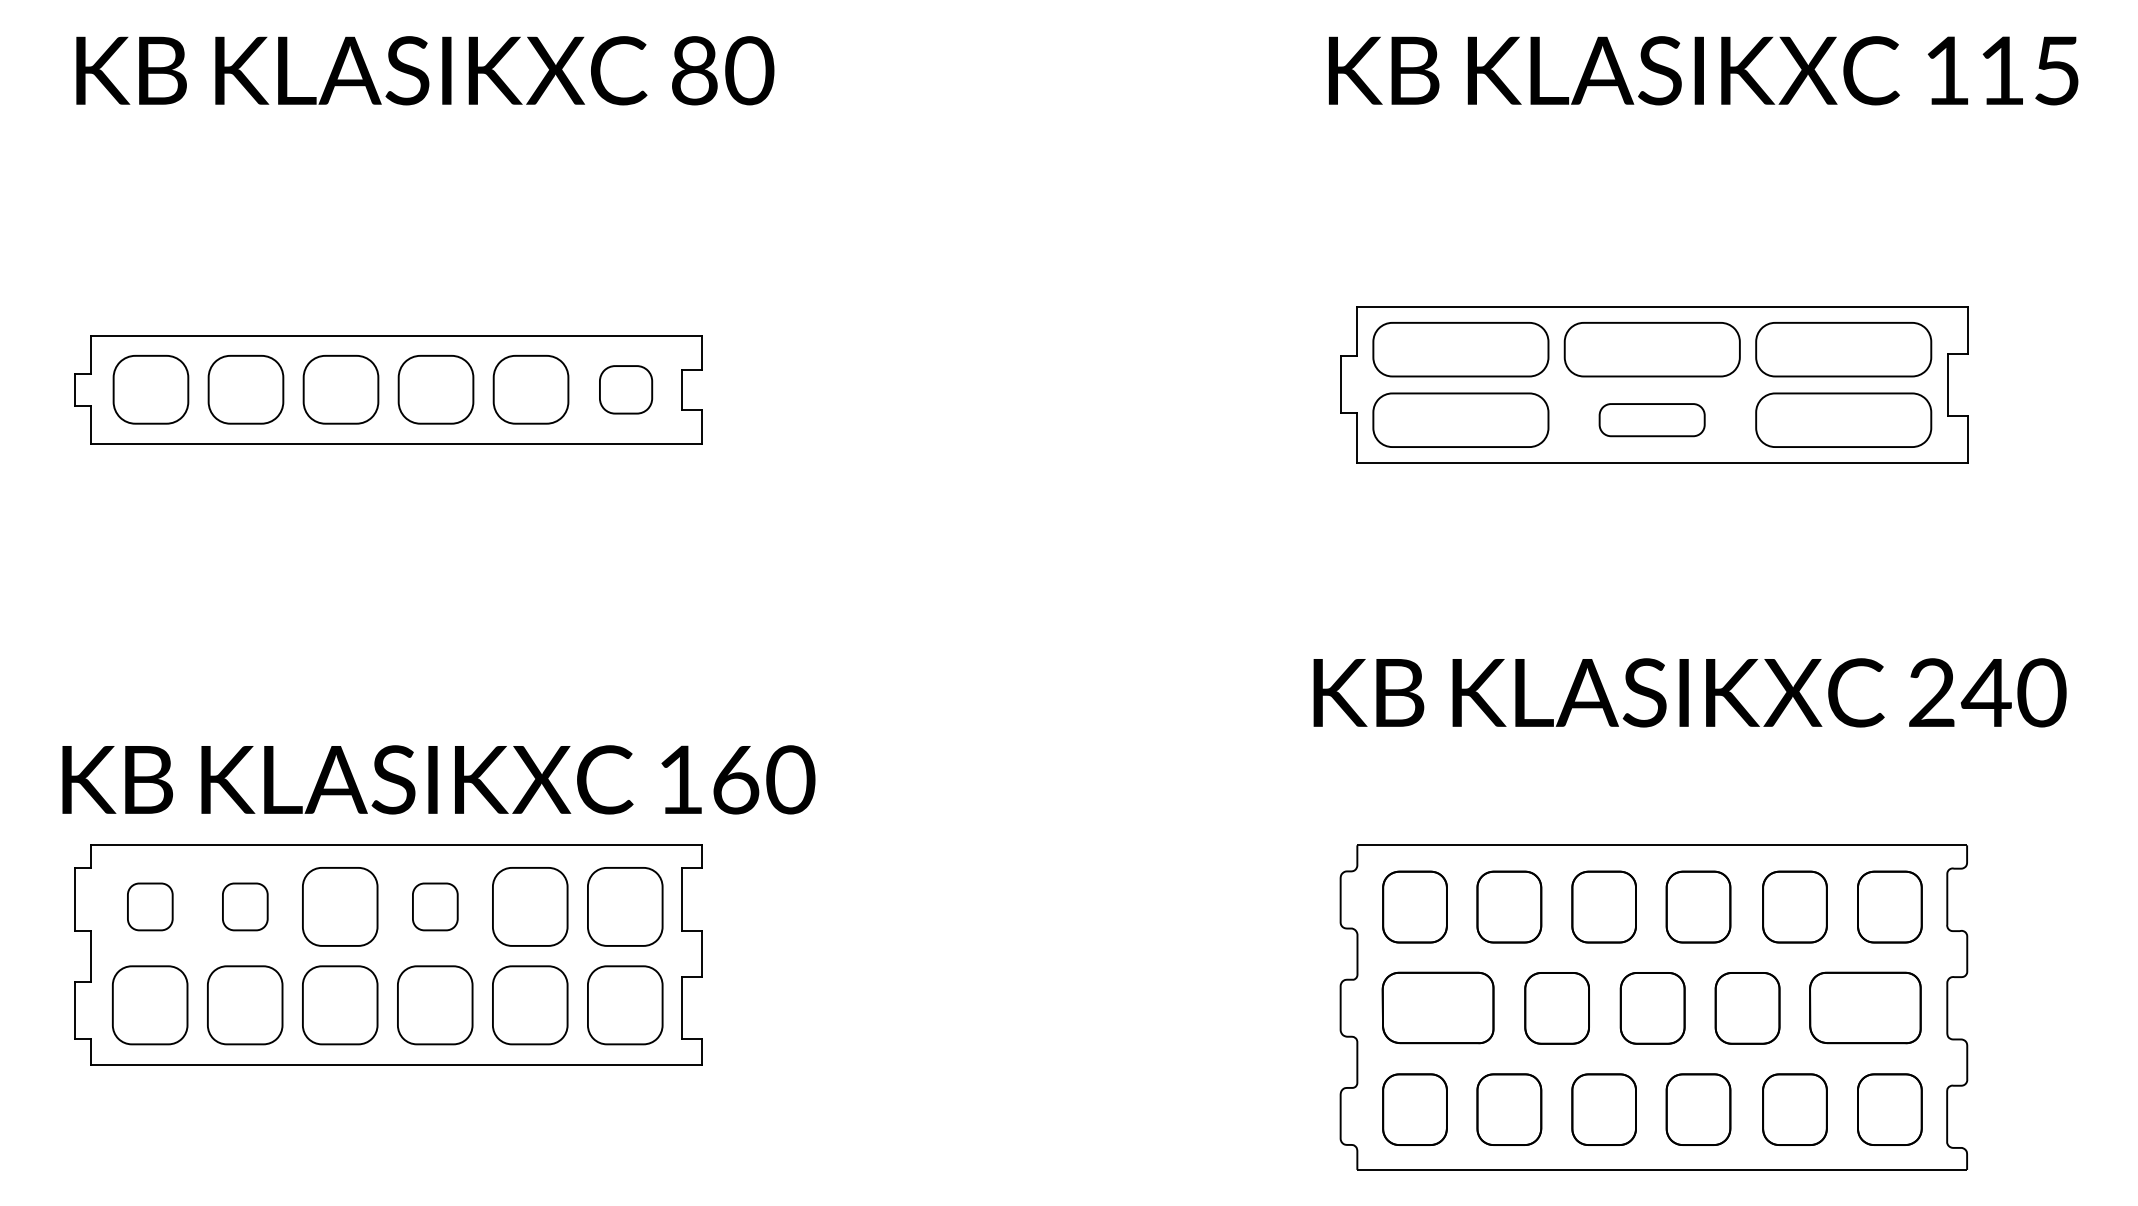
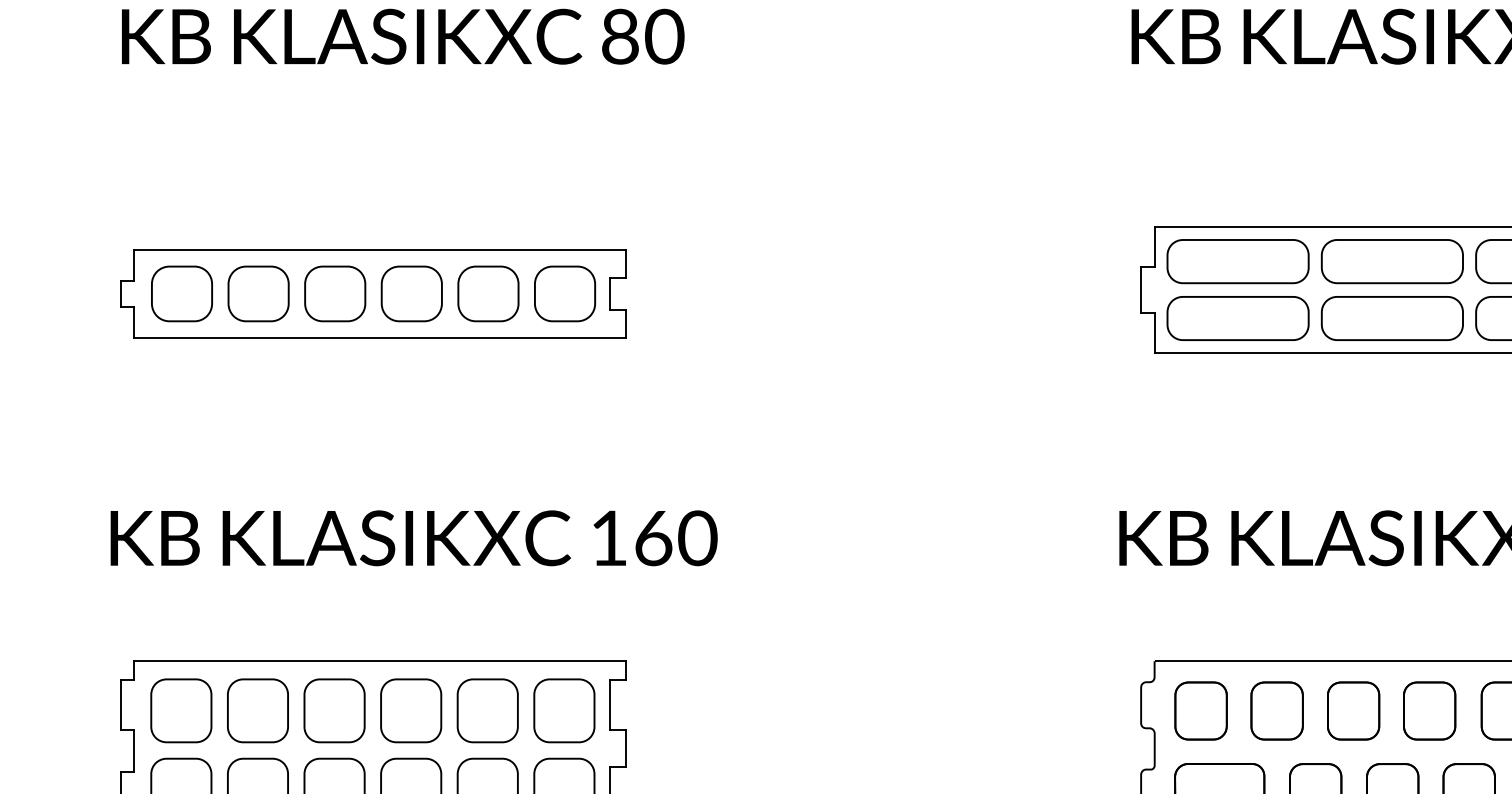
part: (625, 389) -> (564, 293), size x1.43
part: (1651, 419) -> (1391, 317), size x1.67
text: (438, 779) -> (413, 537), moved
part: (150, 906) -> (181, 710), size x1.67
part: (245, 906) -> (258, 710), size x1.67
part: (435, 906) -> (411, 710), size x1.67

